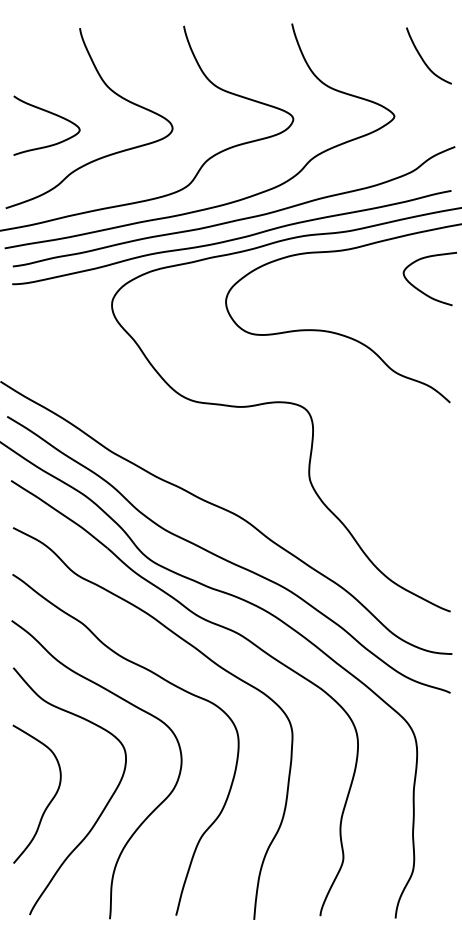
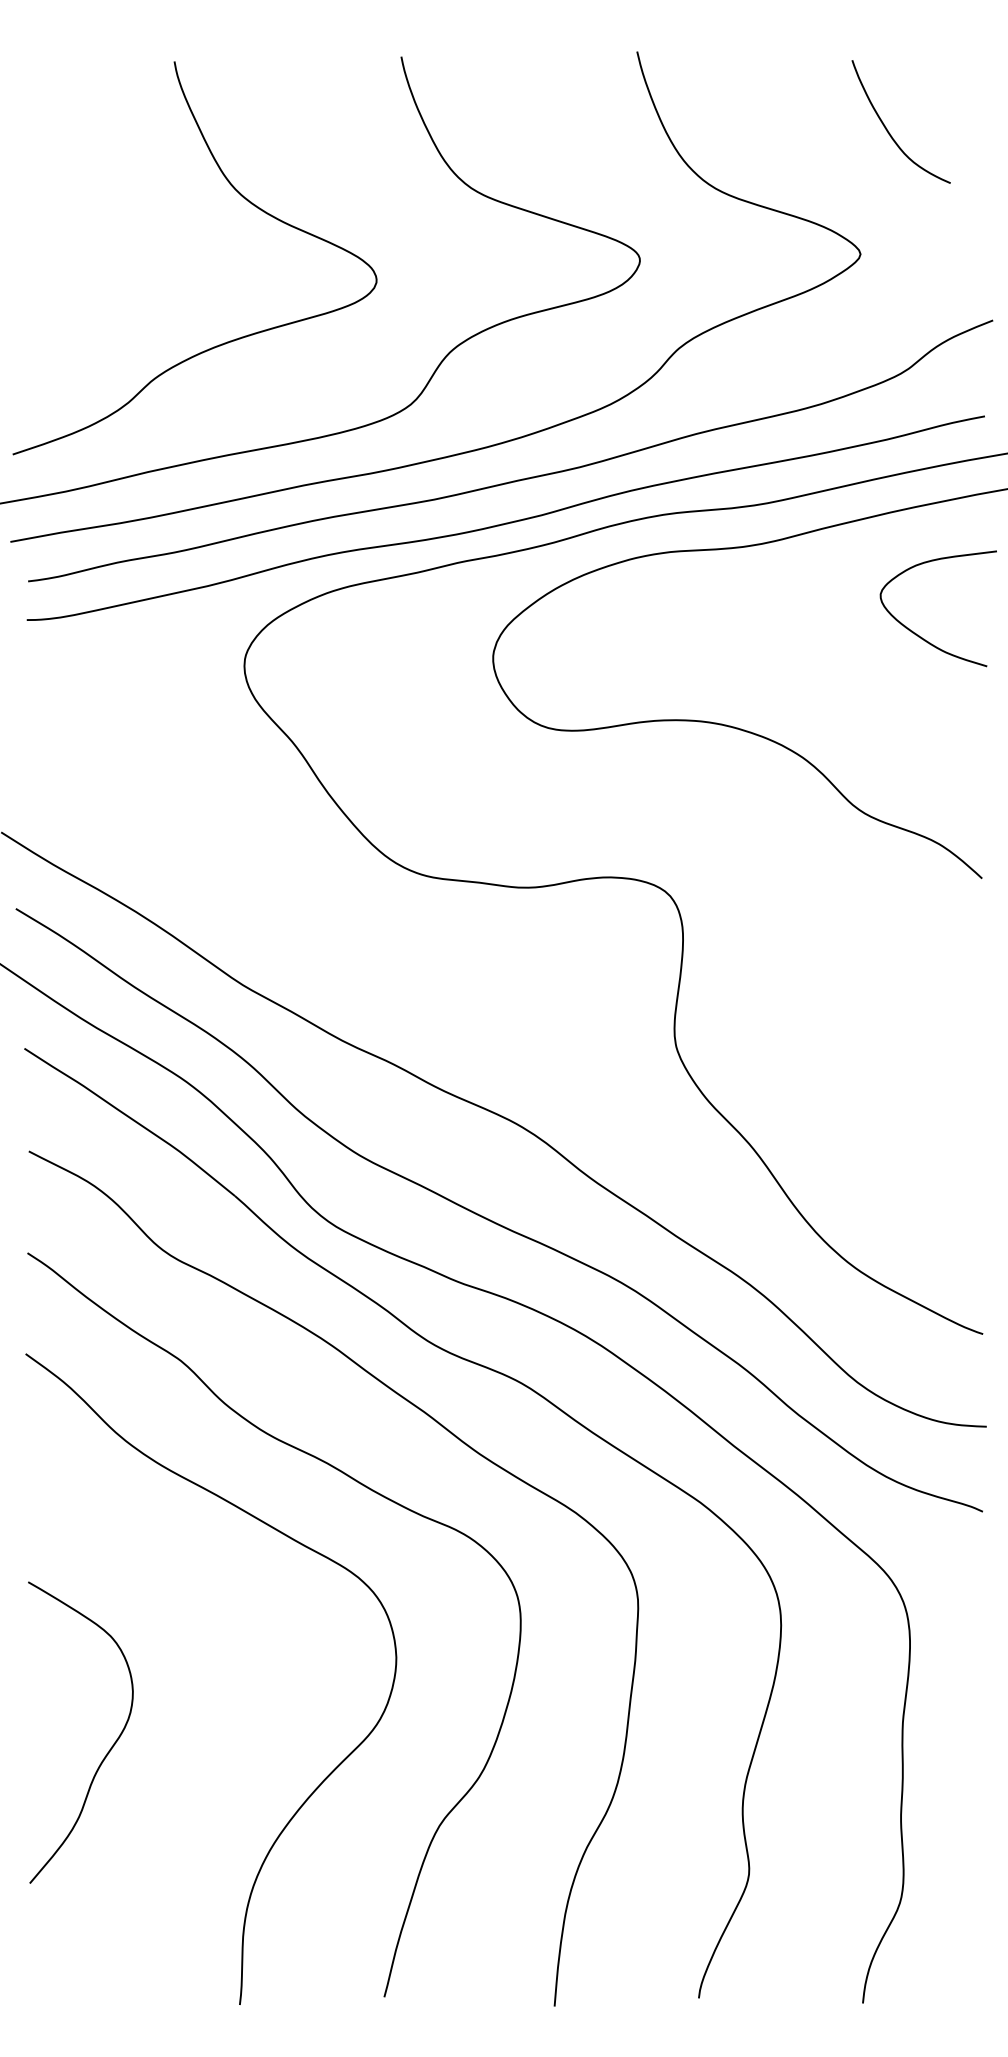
curve: (422, 57) -> (886, 125), moved
curve: (49, 113) -> (108, 247), removed
curve: (101, 811) -> (221, 1770), removed

